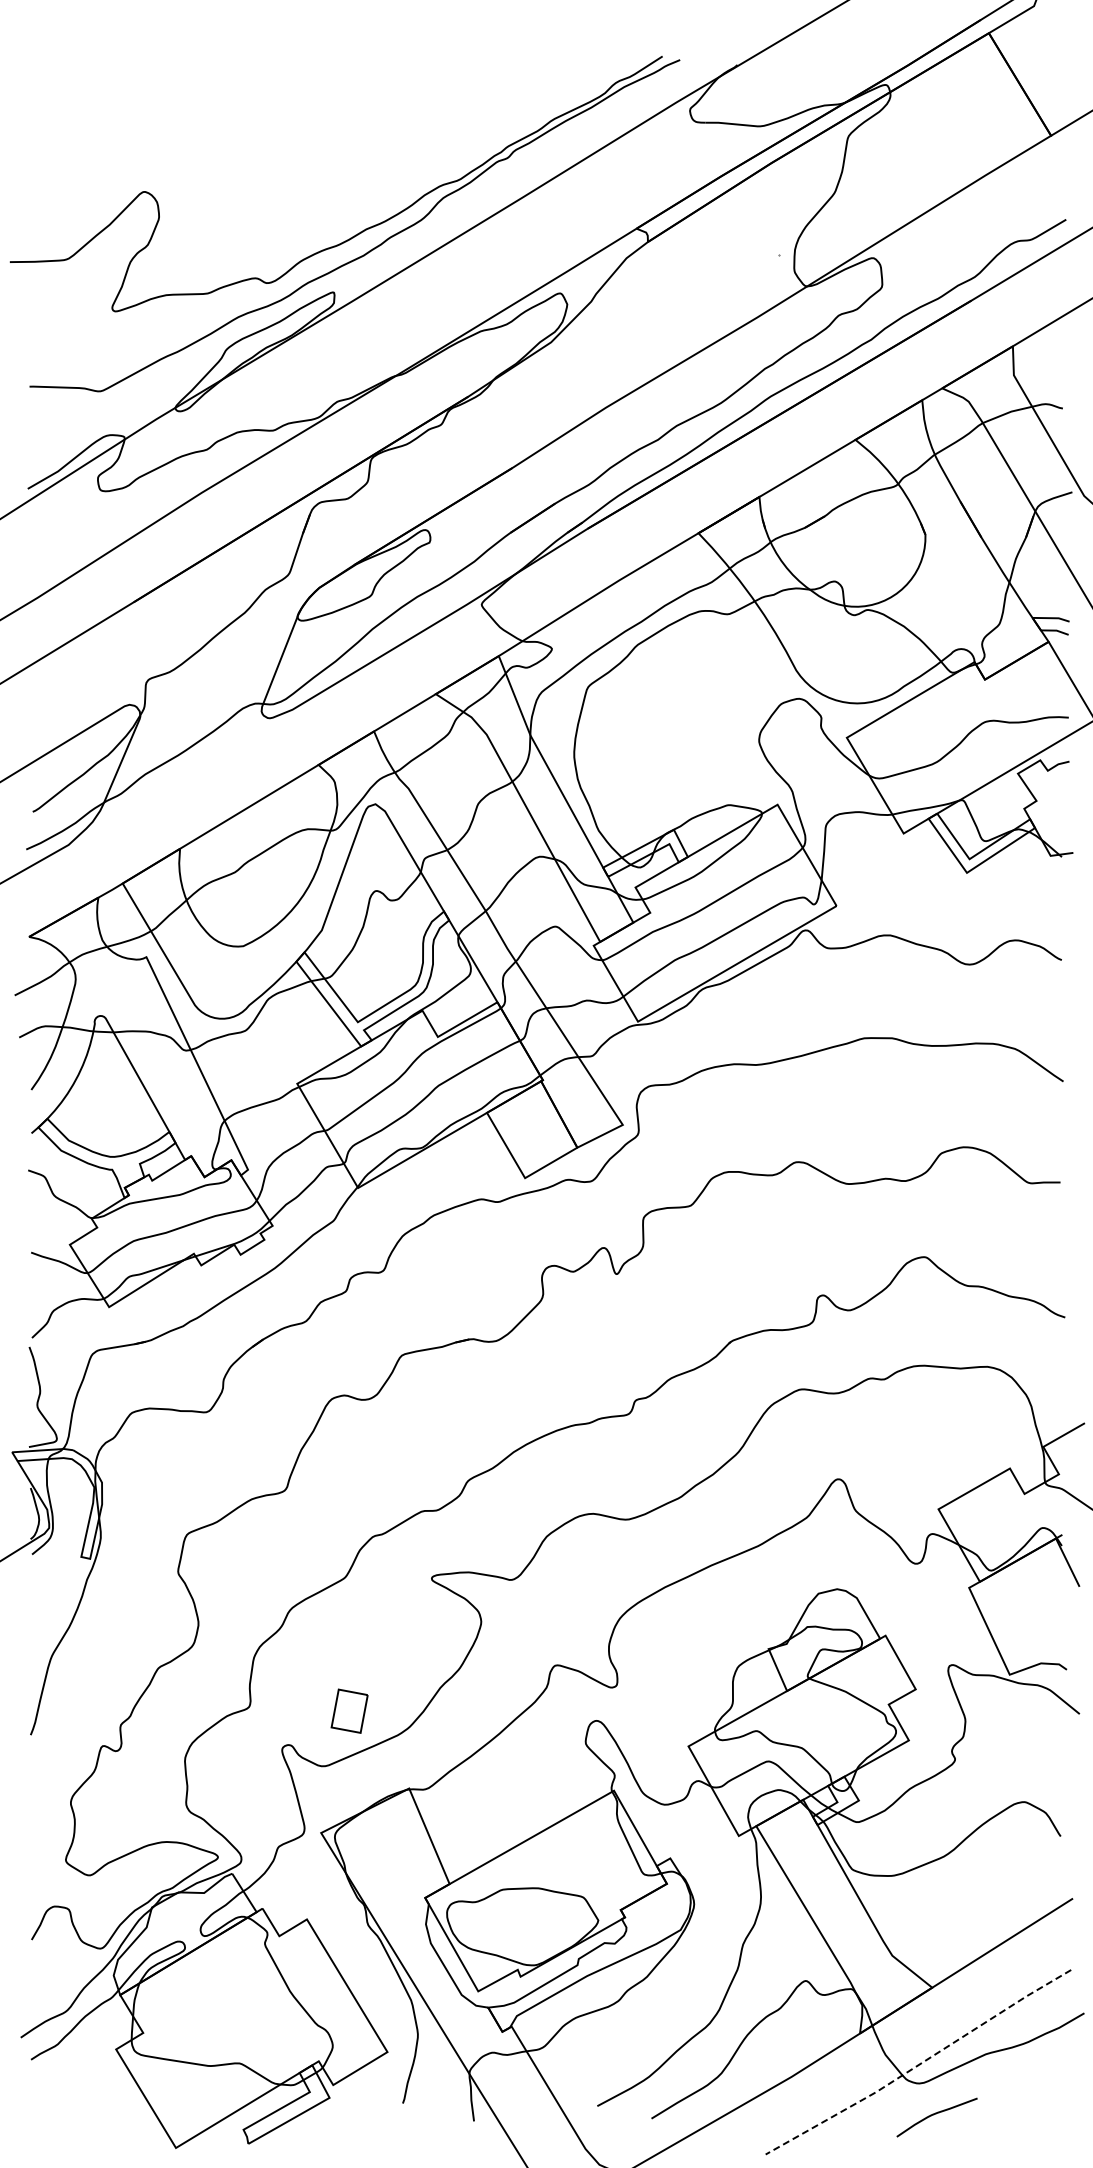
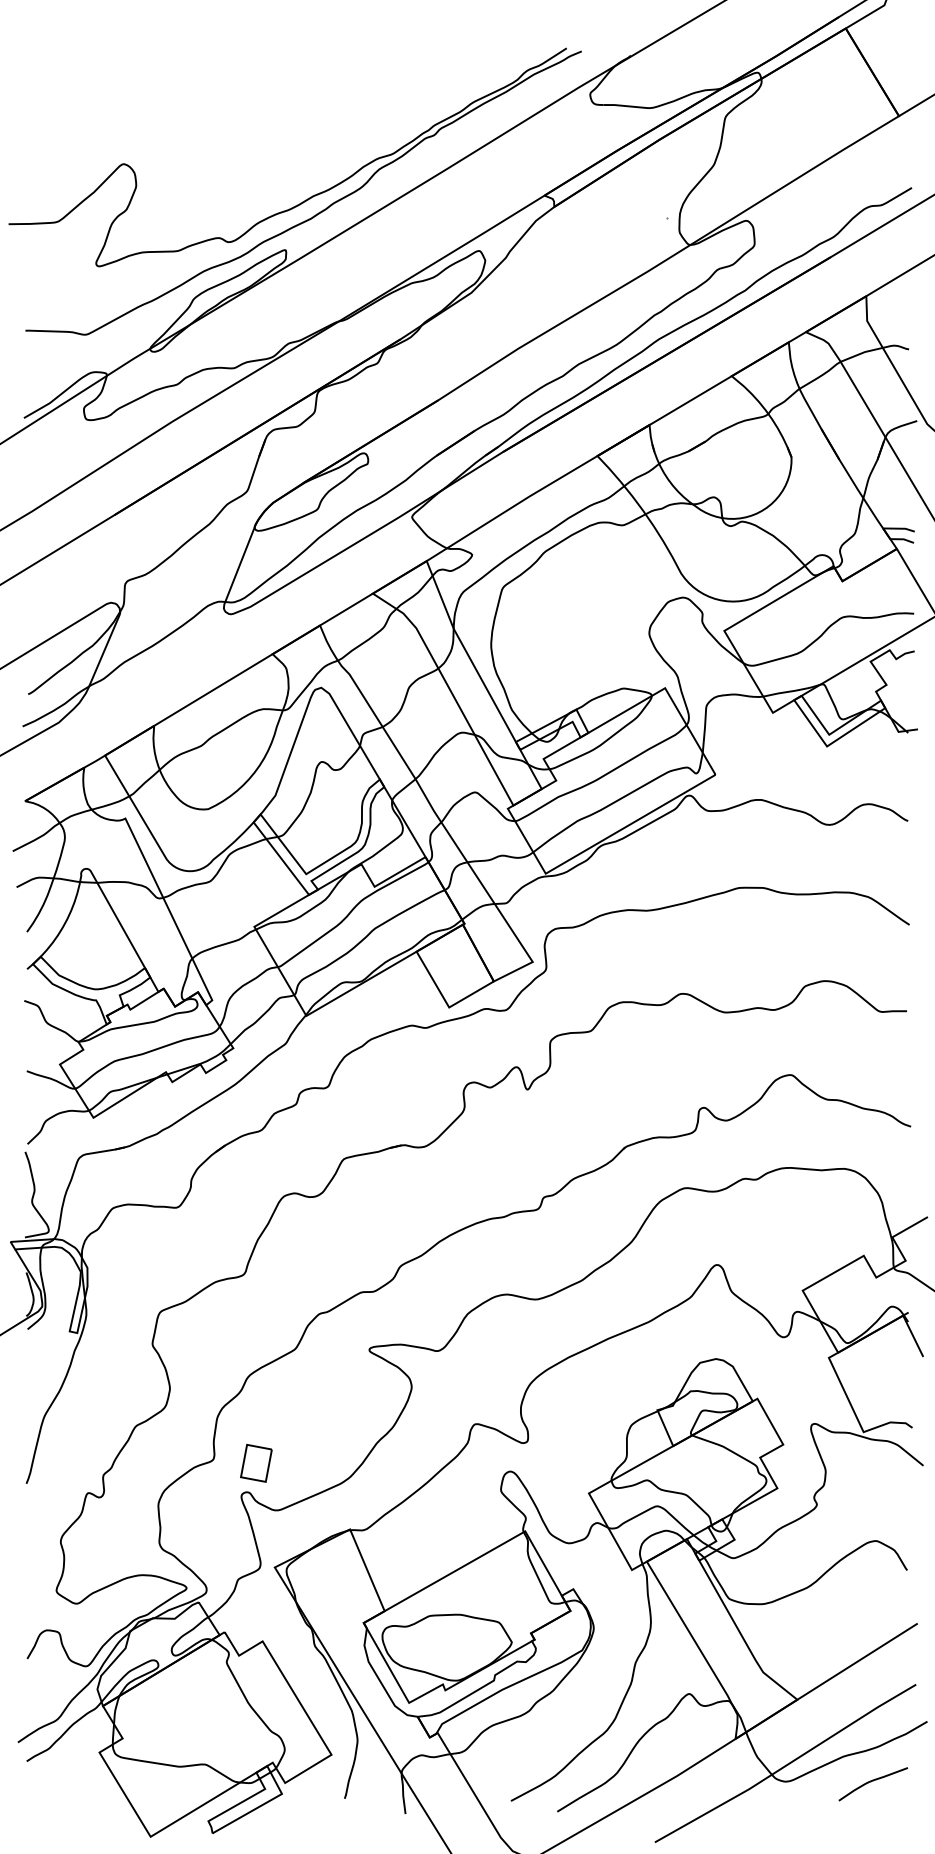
part: (349, 1710) -> (256, 1462), moved
line: (919, 2064) -> (786, 1765), dashed -> solid
curve: (936, 2114) -> (872, 1781), moved

